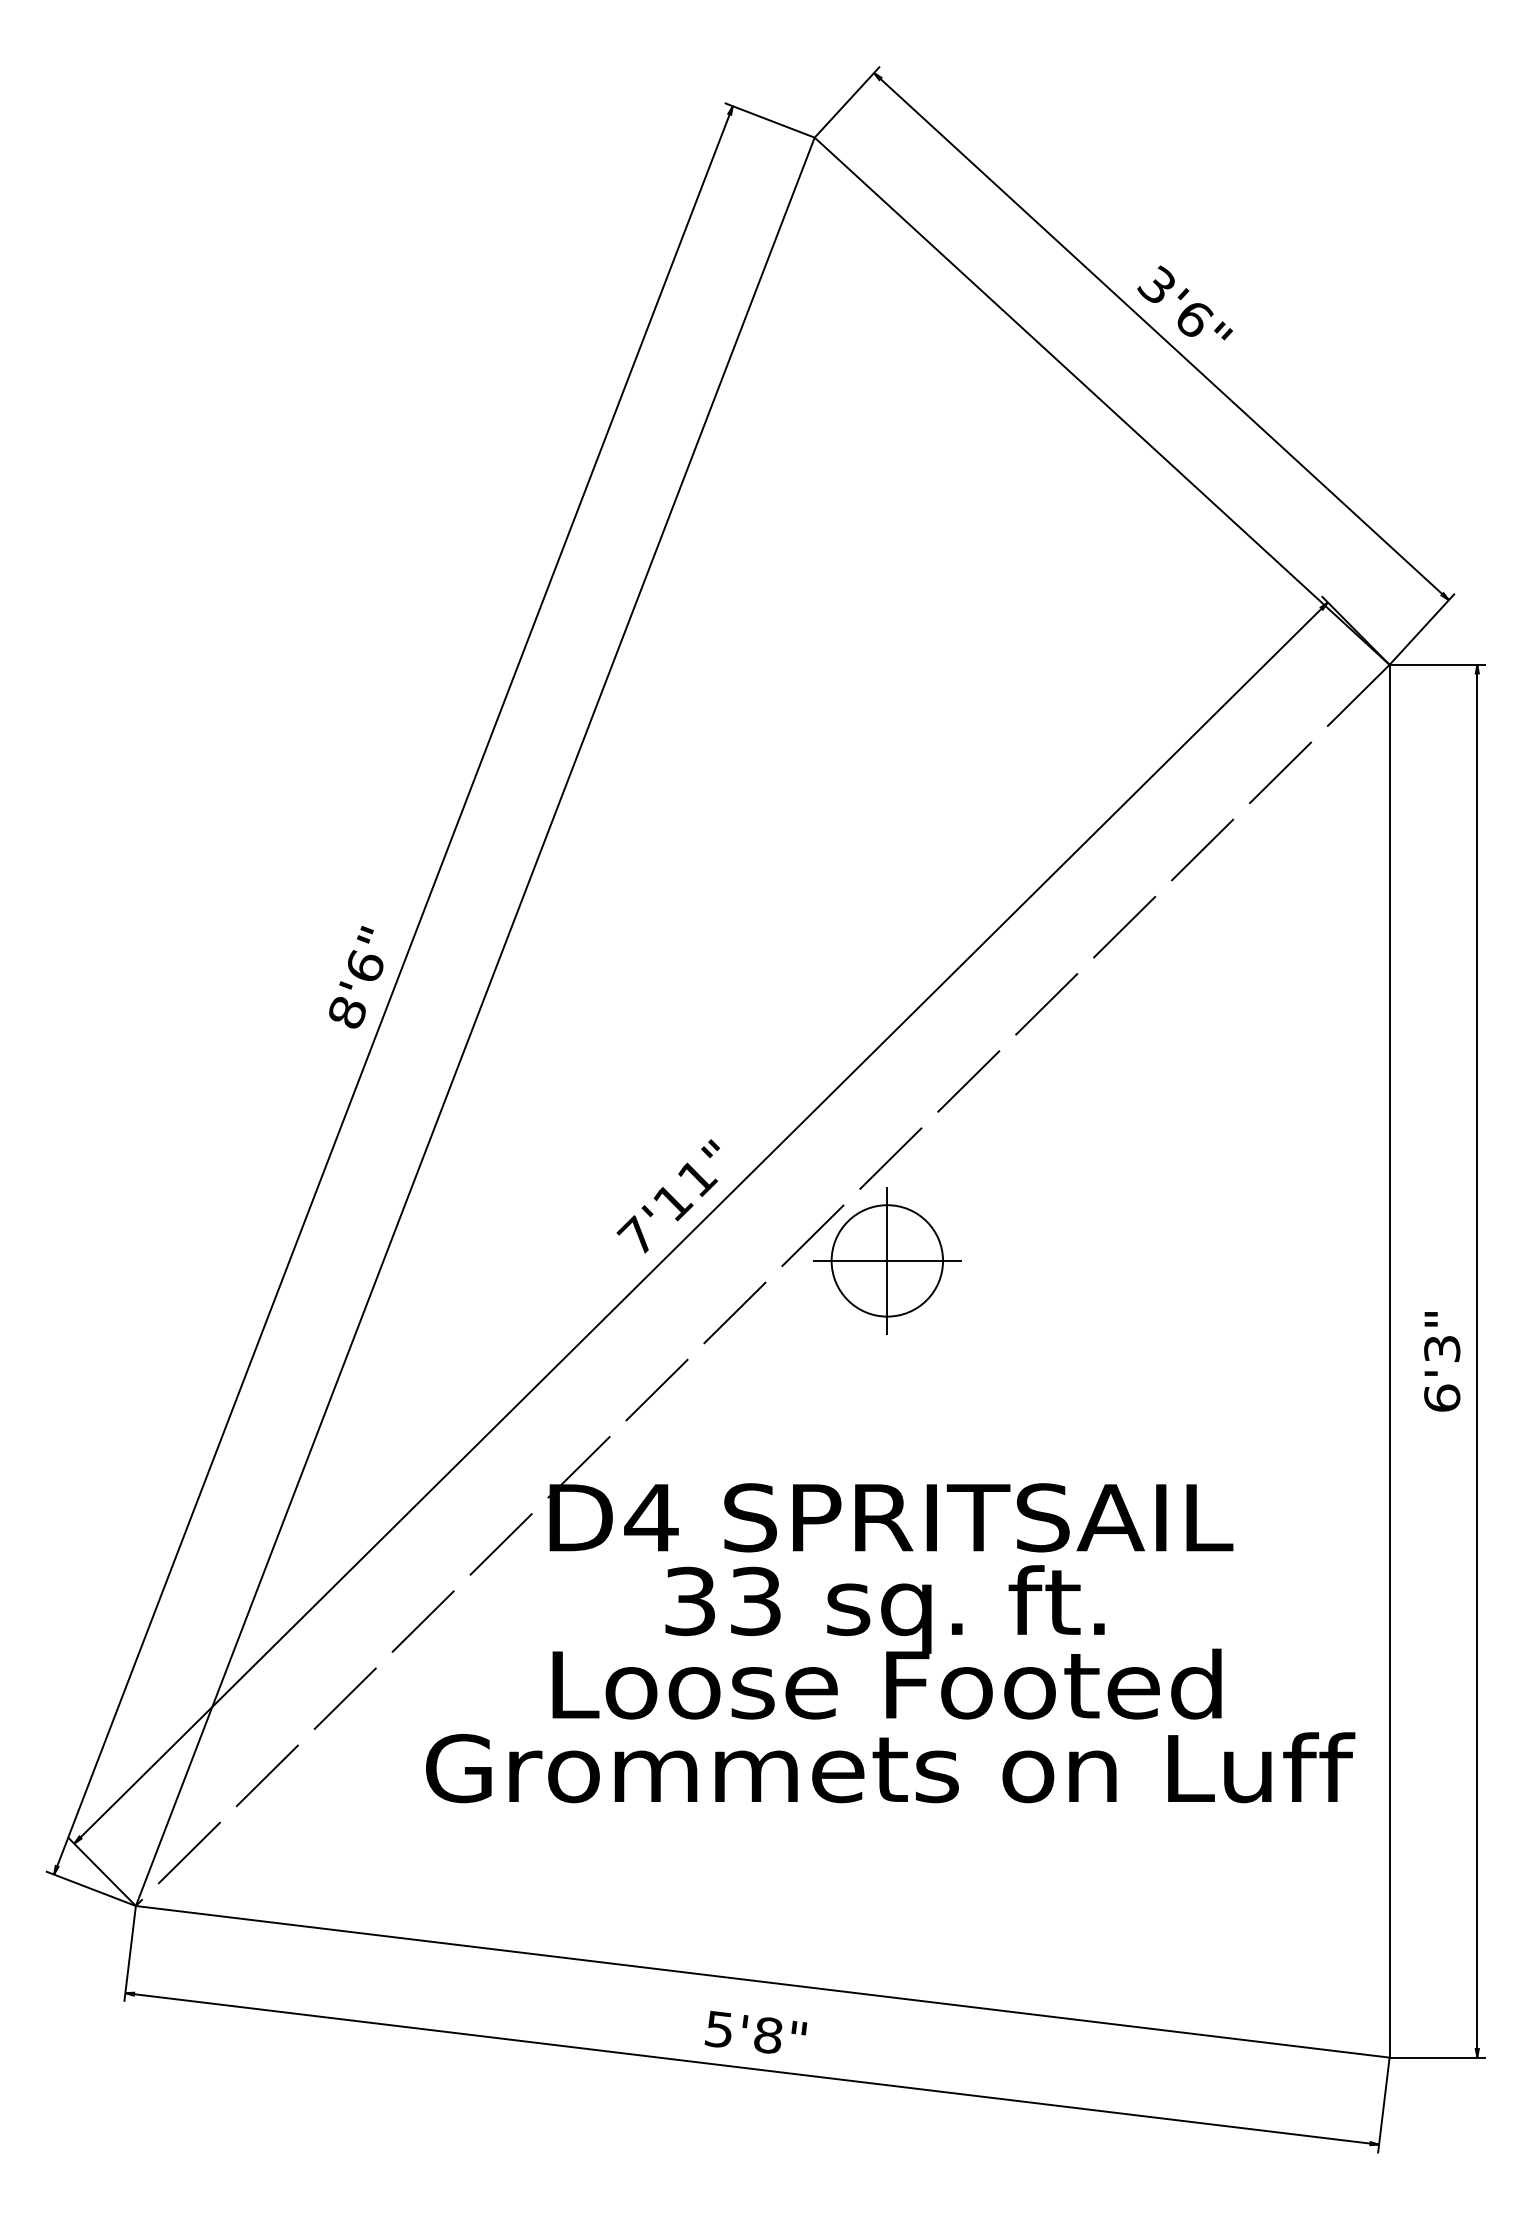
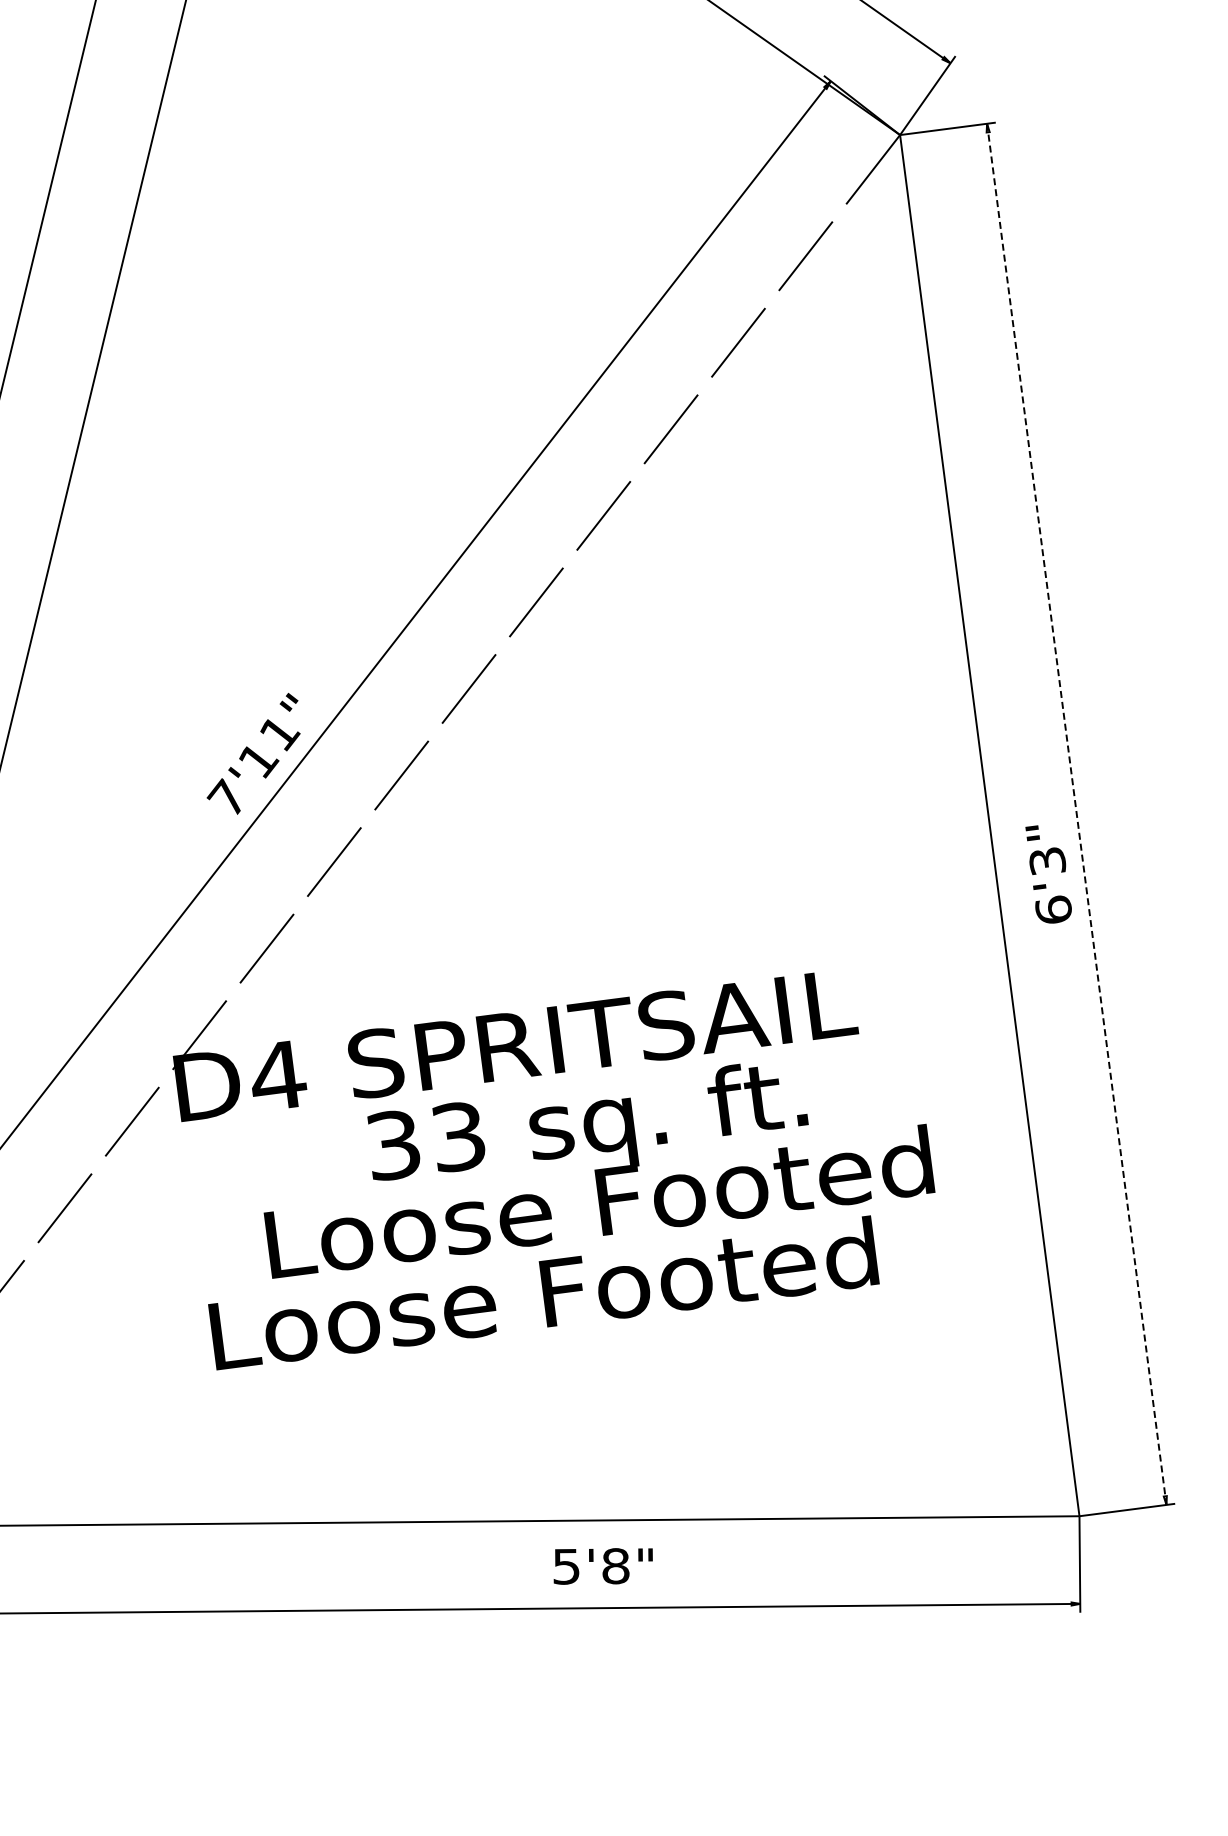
part: (887, 1260) -> (478, 790), removed
text: (1442, 1361) -> (1049, 873), moved
line: (1477, 1361) -> (1076, 814), solid -> dashed
text: (886, 1642) -> (593, 1160), moved
text: (890, 1767) -> (547, 1292), Grommets on Luff -> Loose Footed
text: (755, 2032) -> (602, 1564), moved

